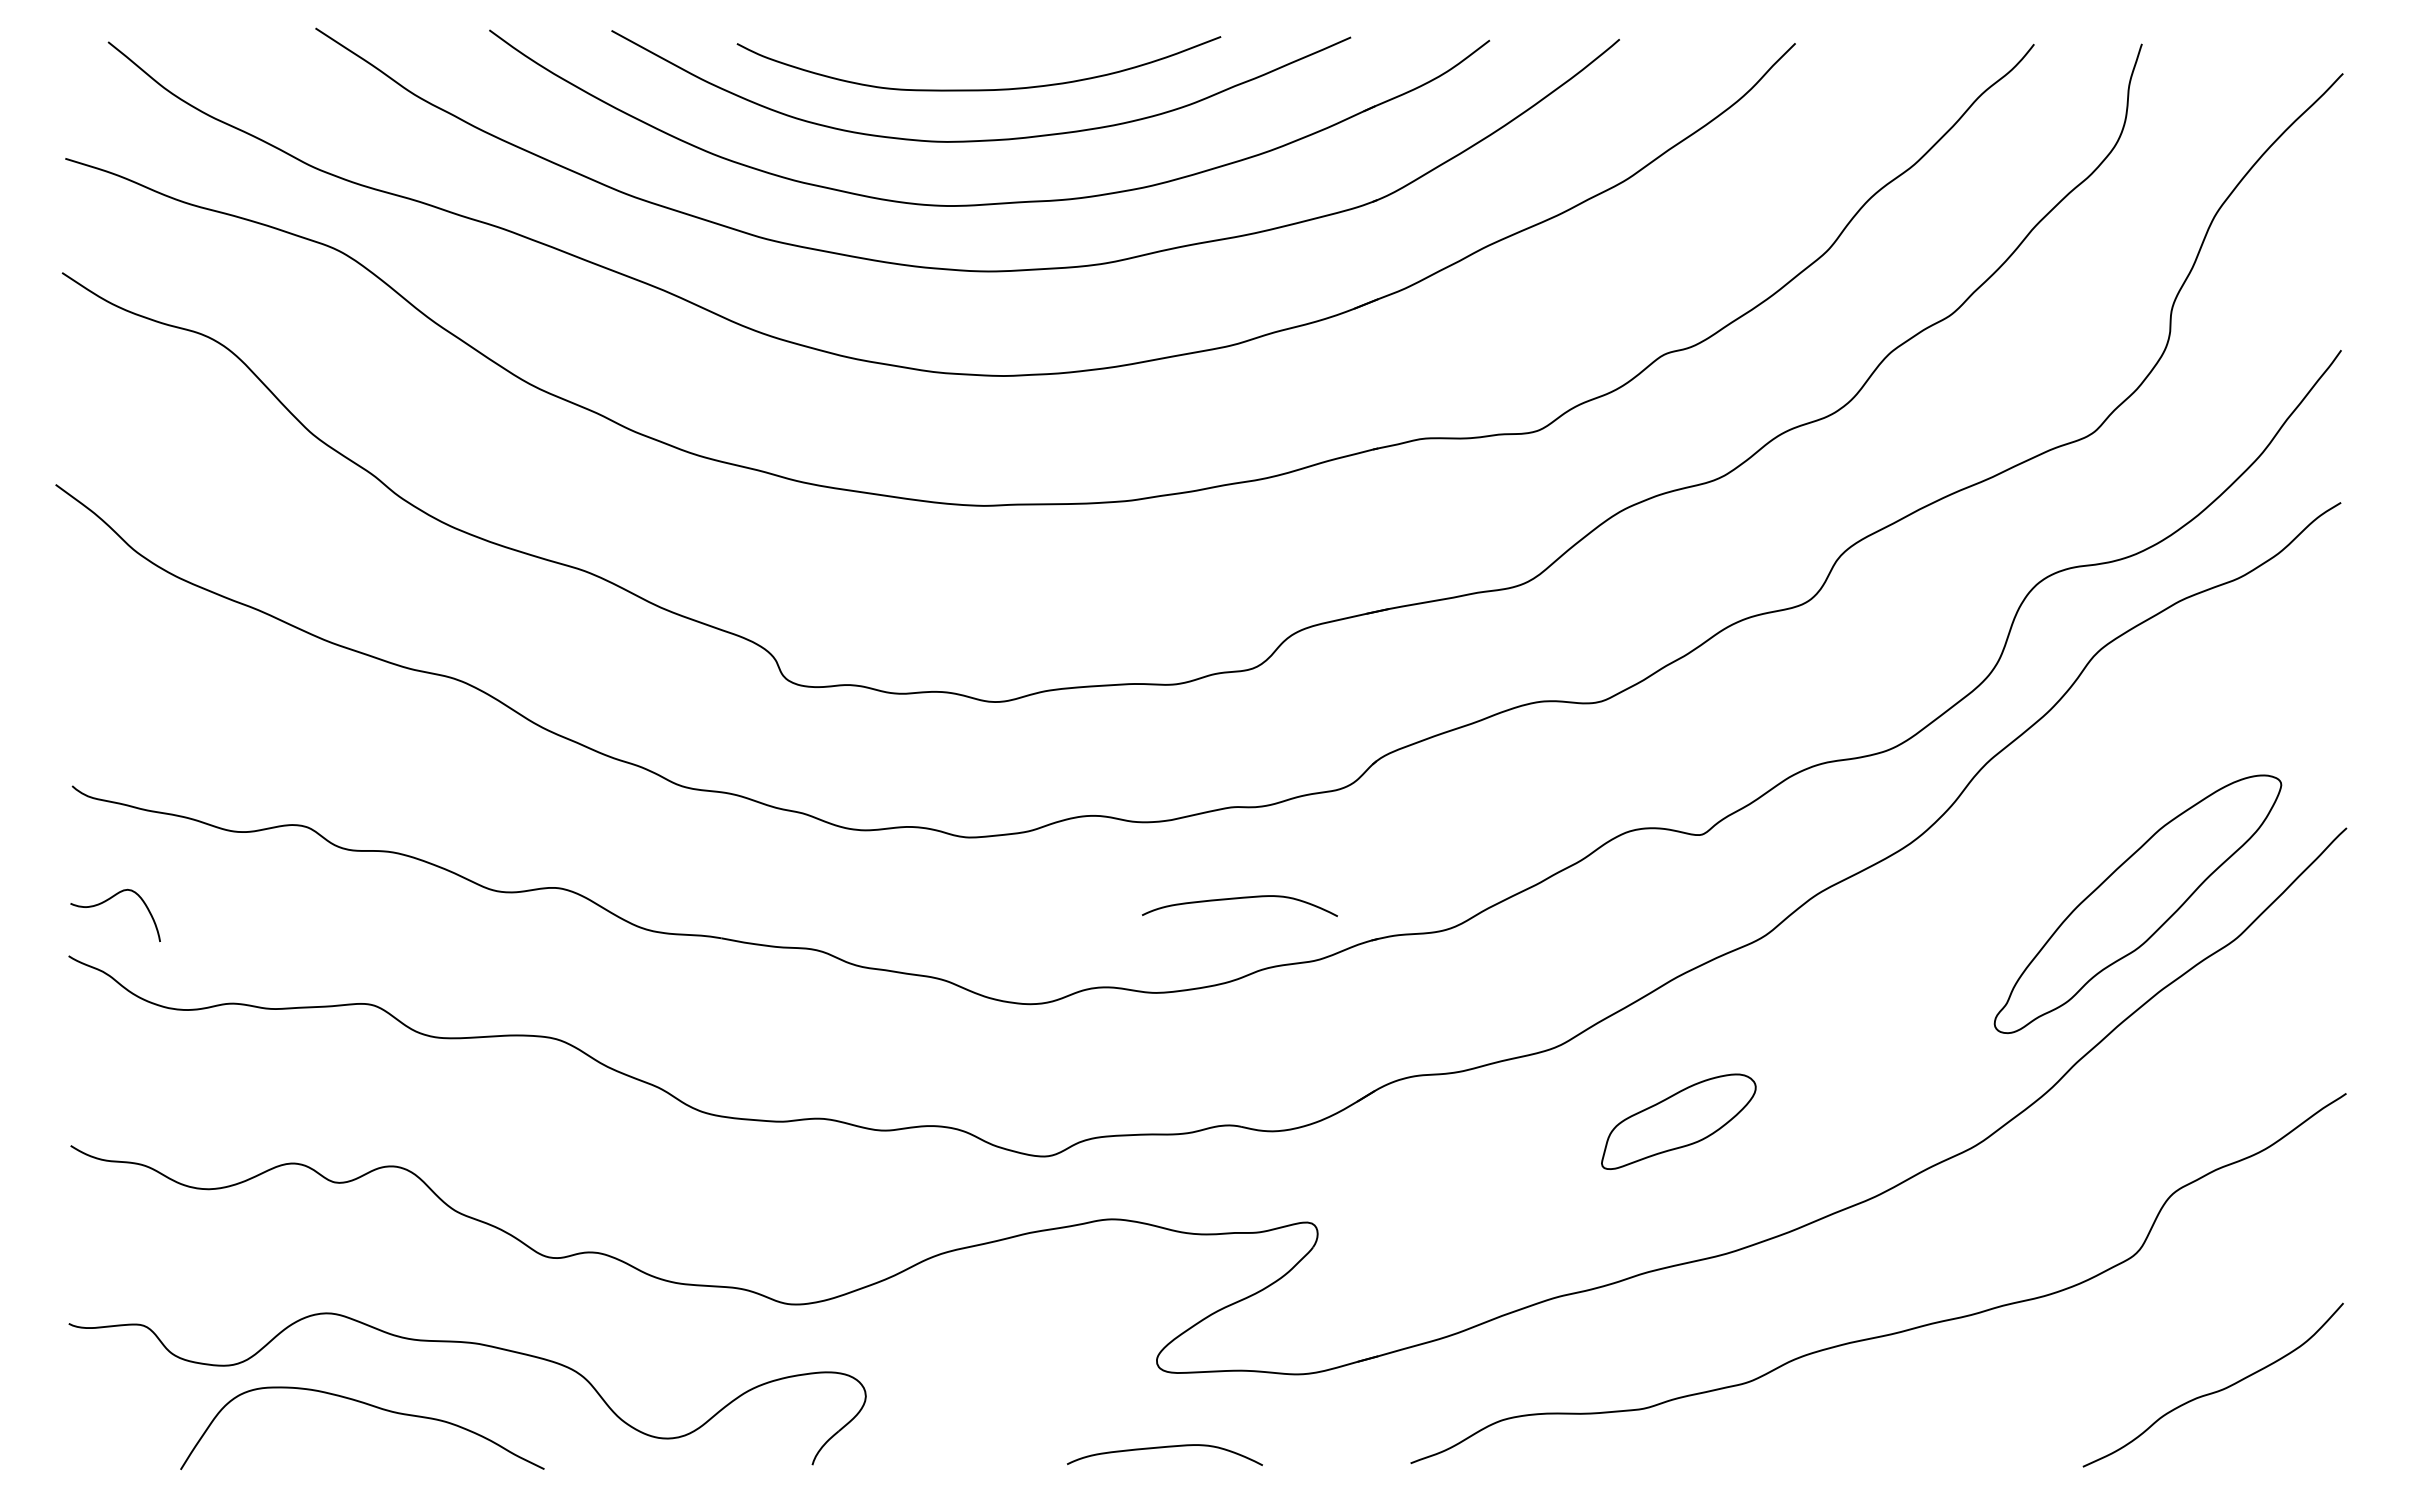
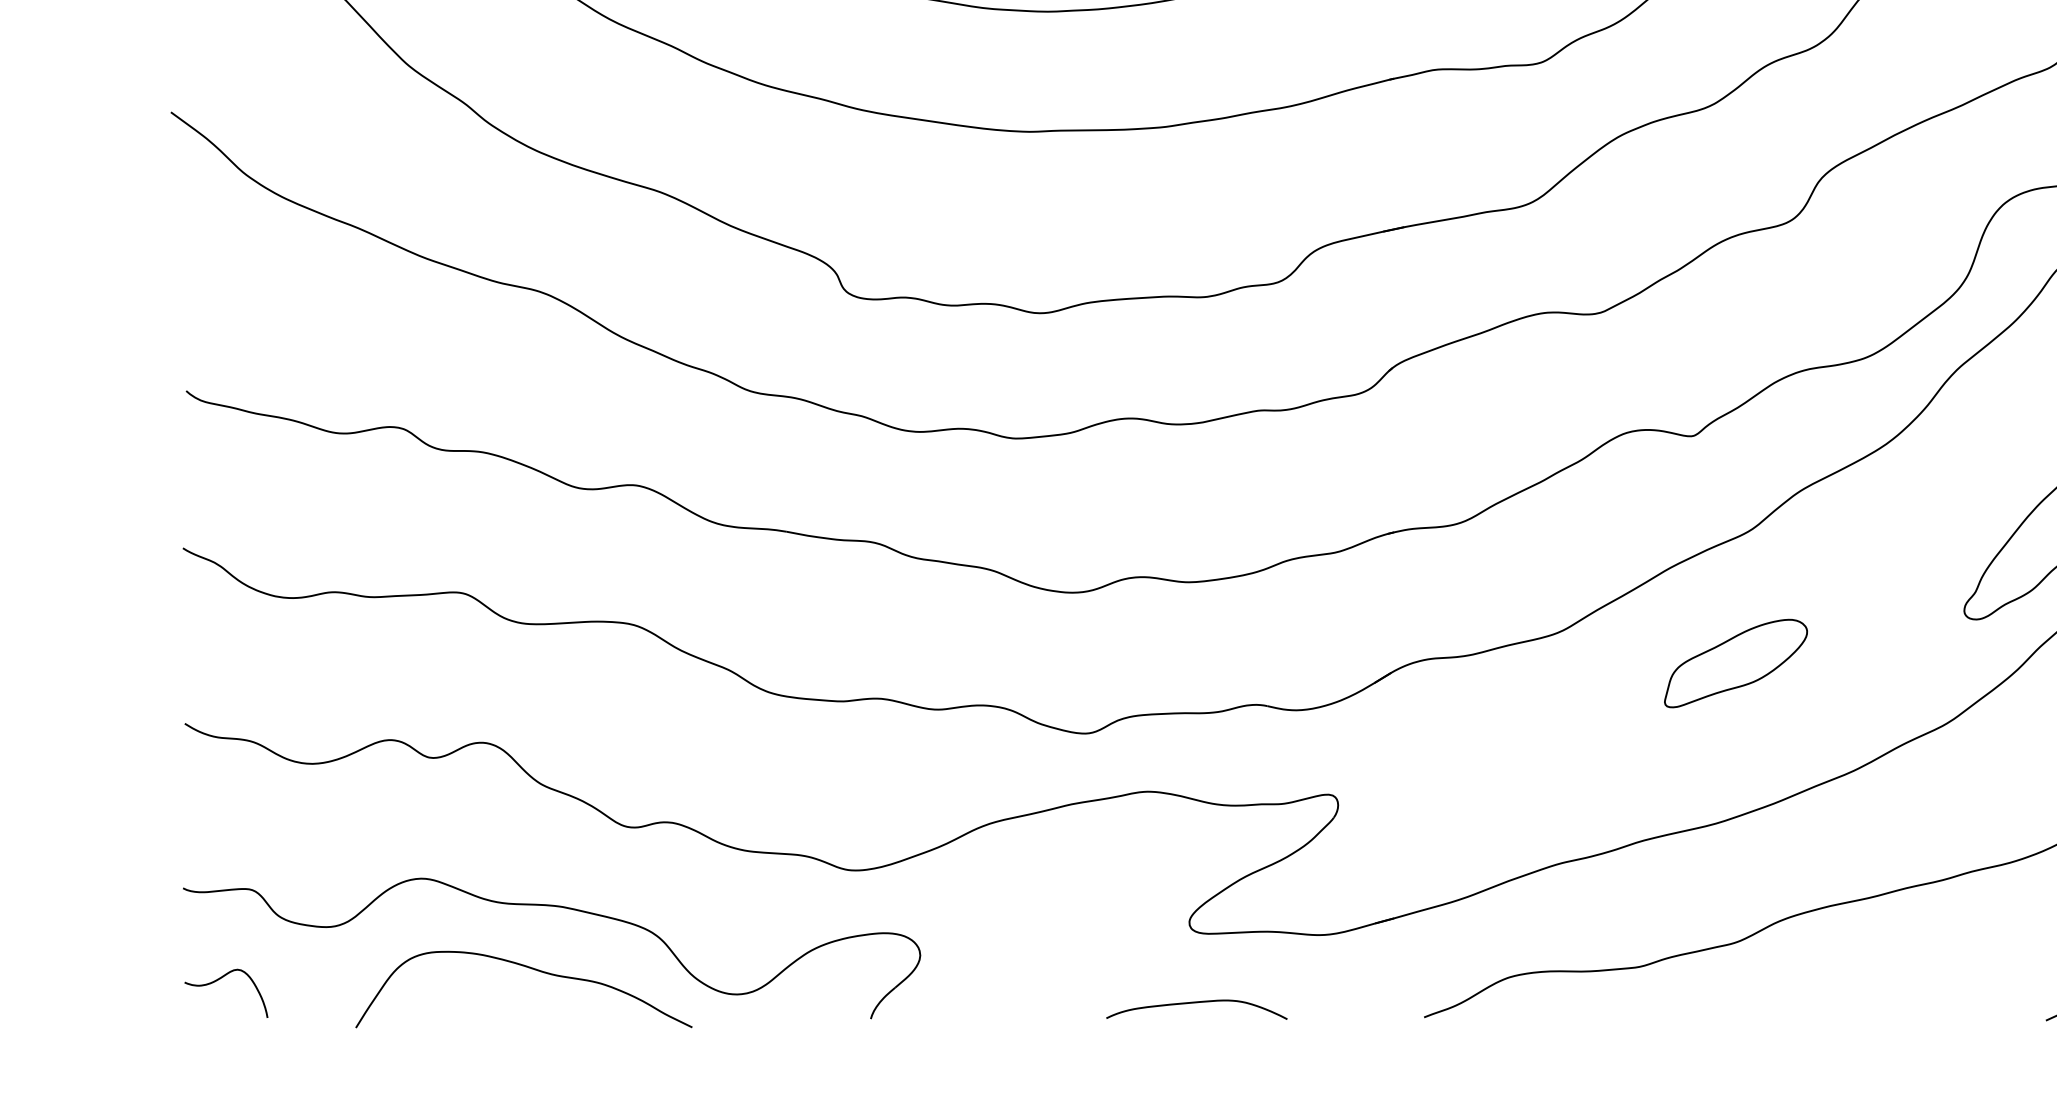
curve: (1237, 899) -> (1263, 495), removed
curve: (105, 902) -> (217, 981), moved
part: (1678, 1121) -> (1735, 663), moved
curve: (368, 1405) -> (529, 968), moved

